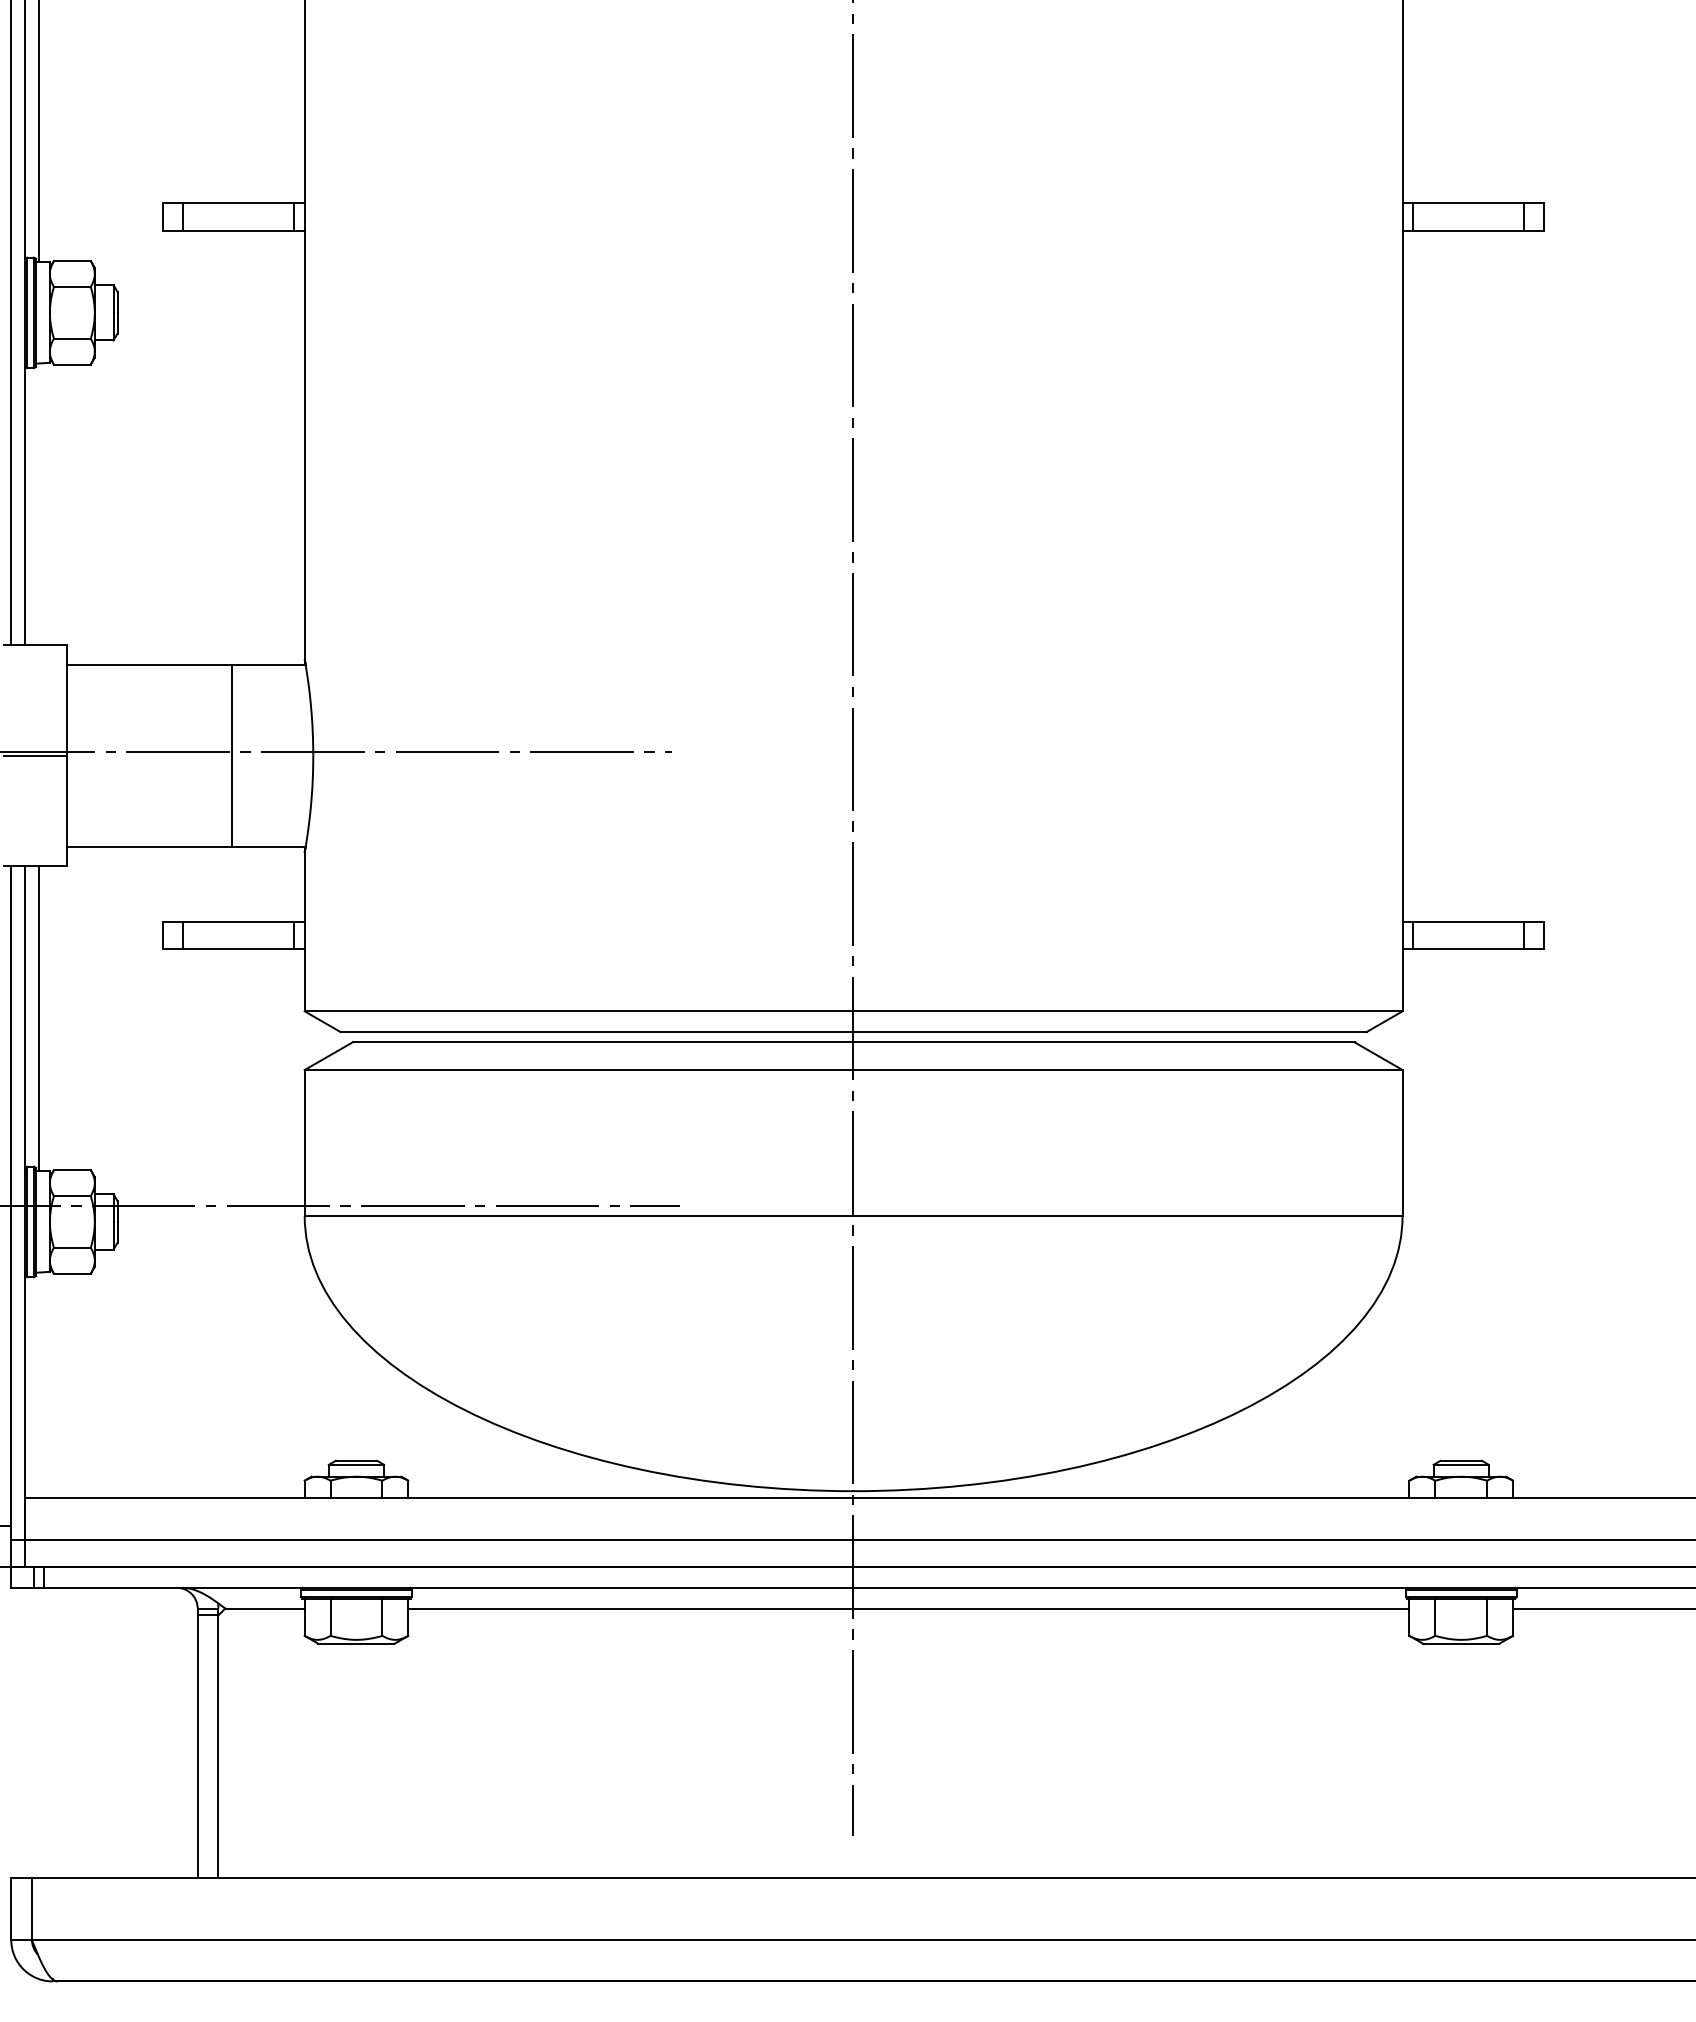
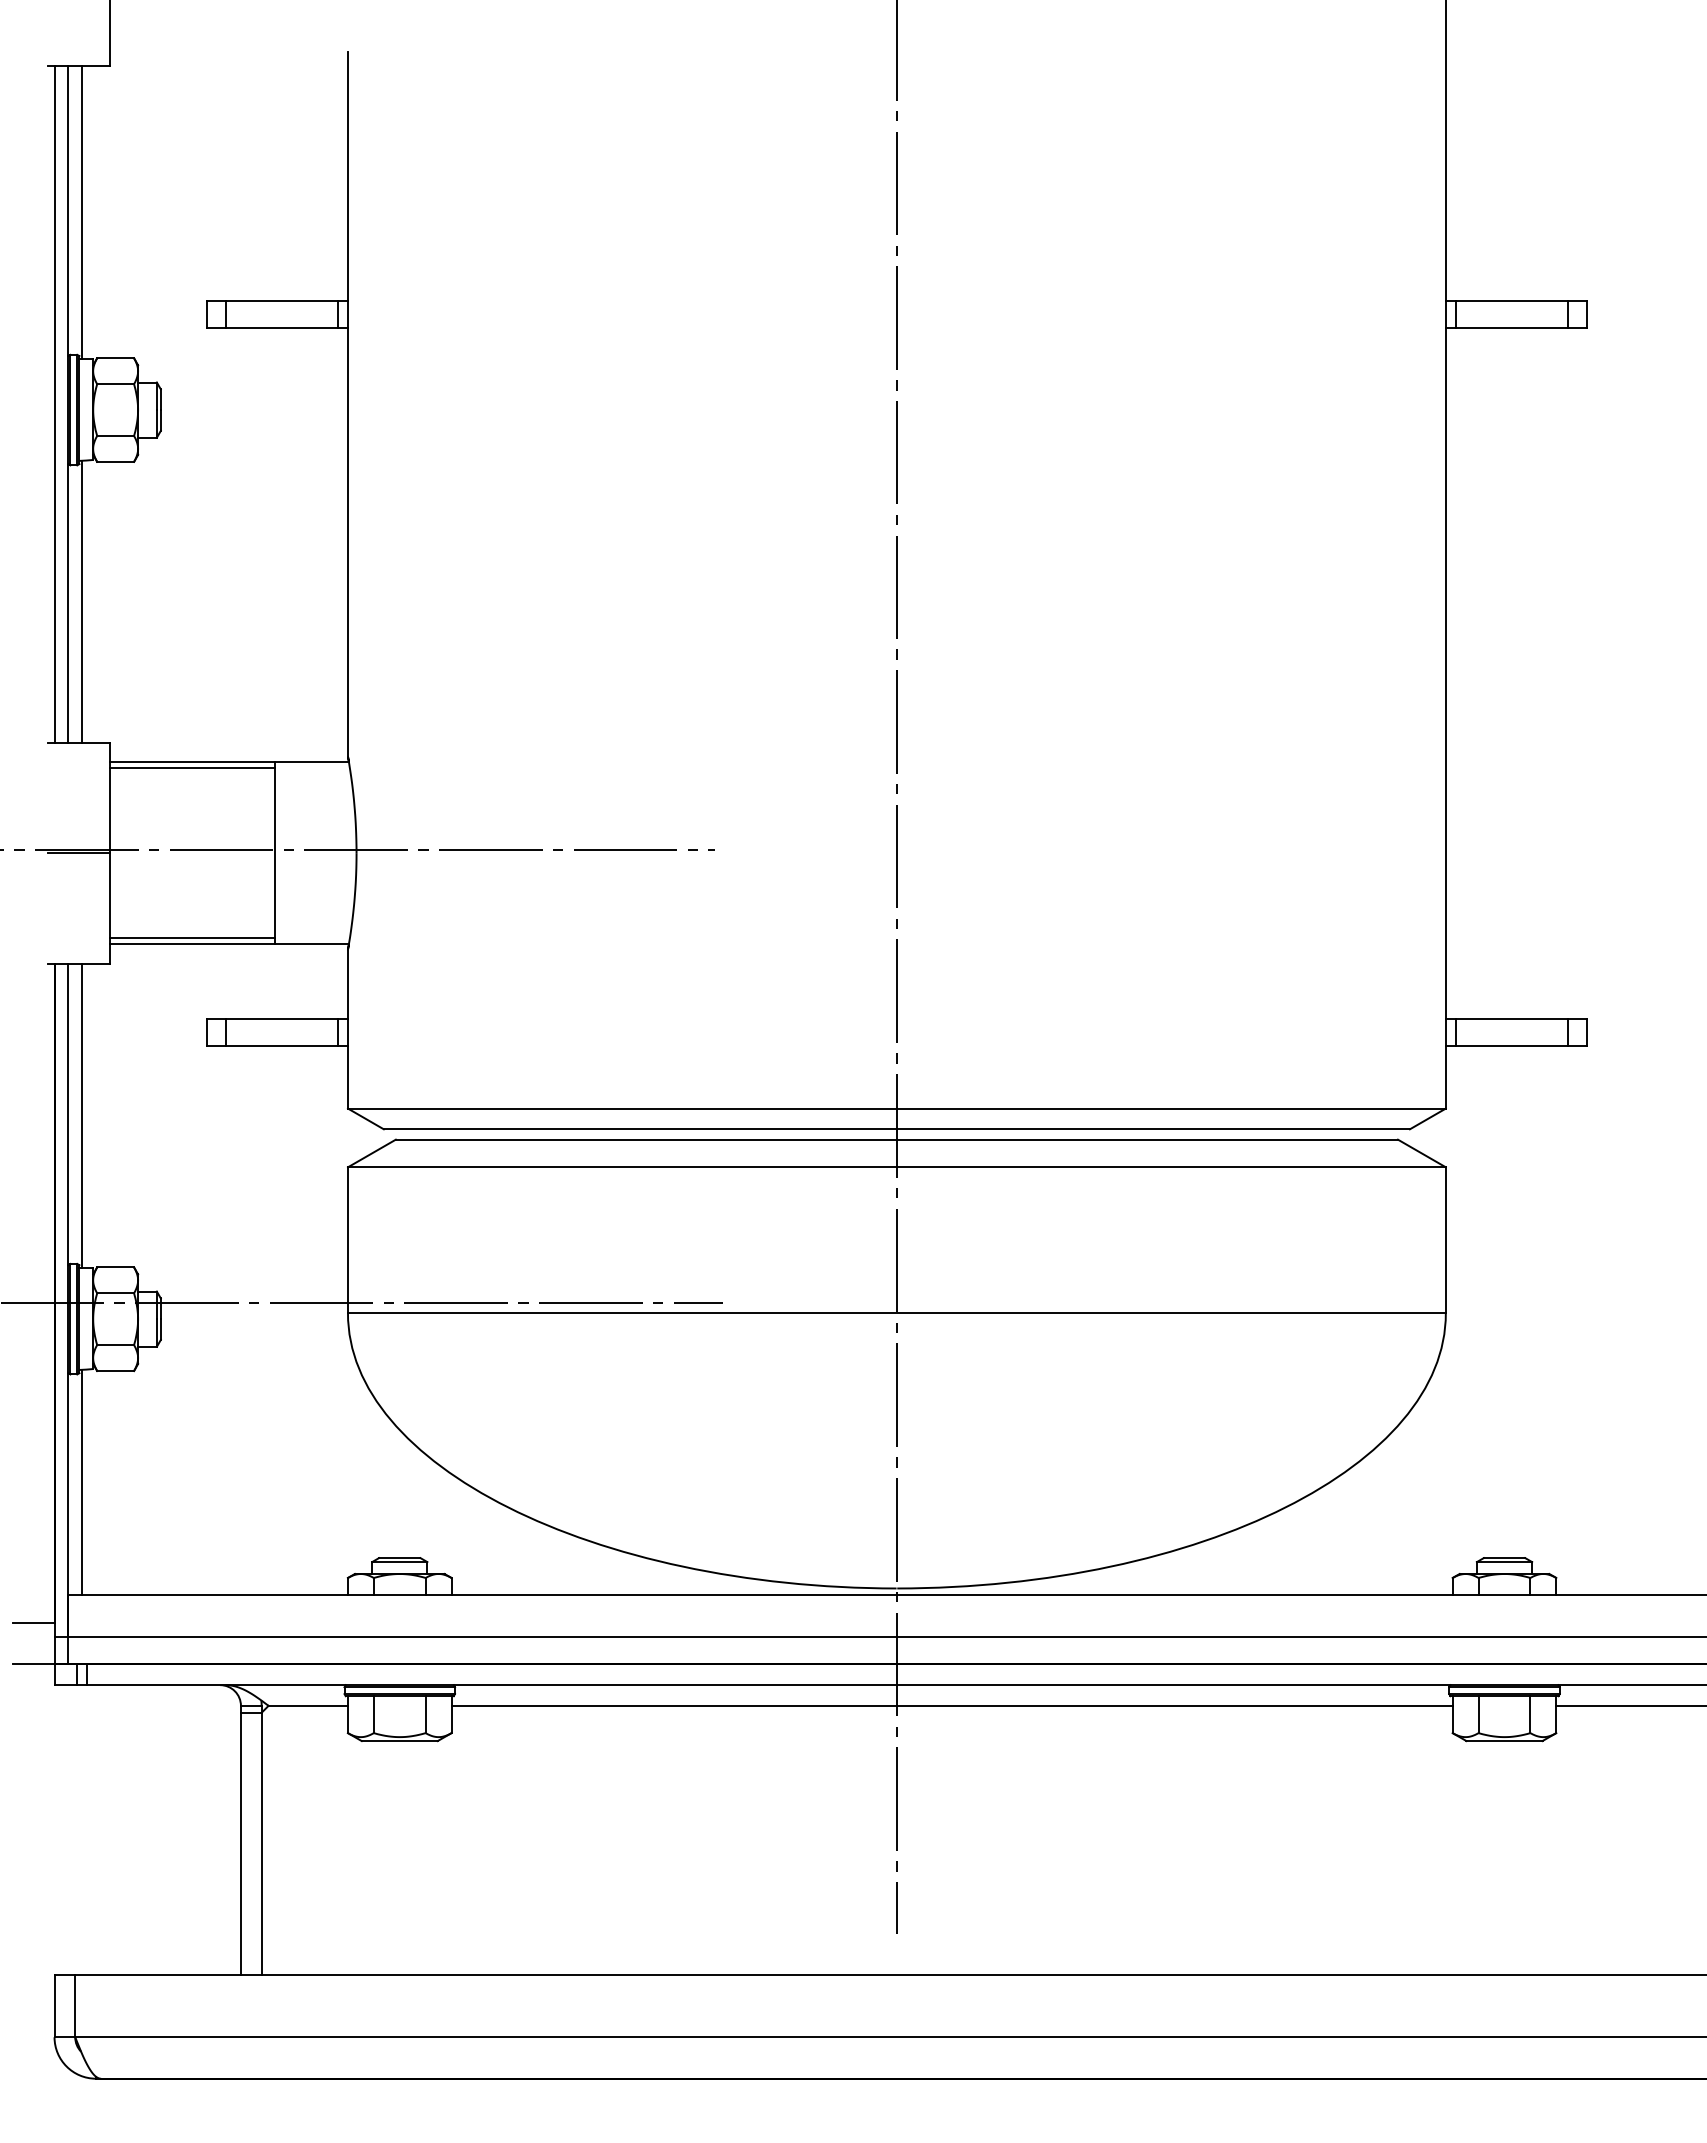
line: (39, 504) -> (82, 601), added
line: (149, 671) -> (192, 768), added
line: (149, 841) -> (192, 938), added
line: (39, 1385) -> (82, 1482), added

